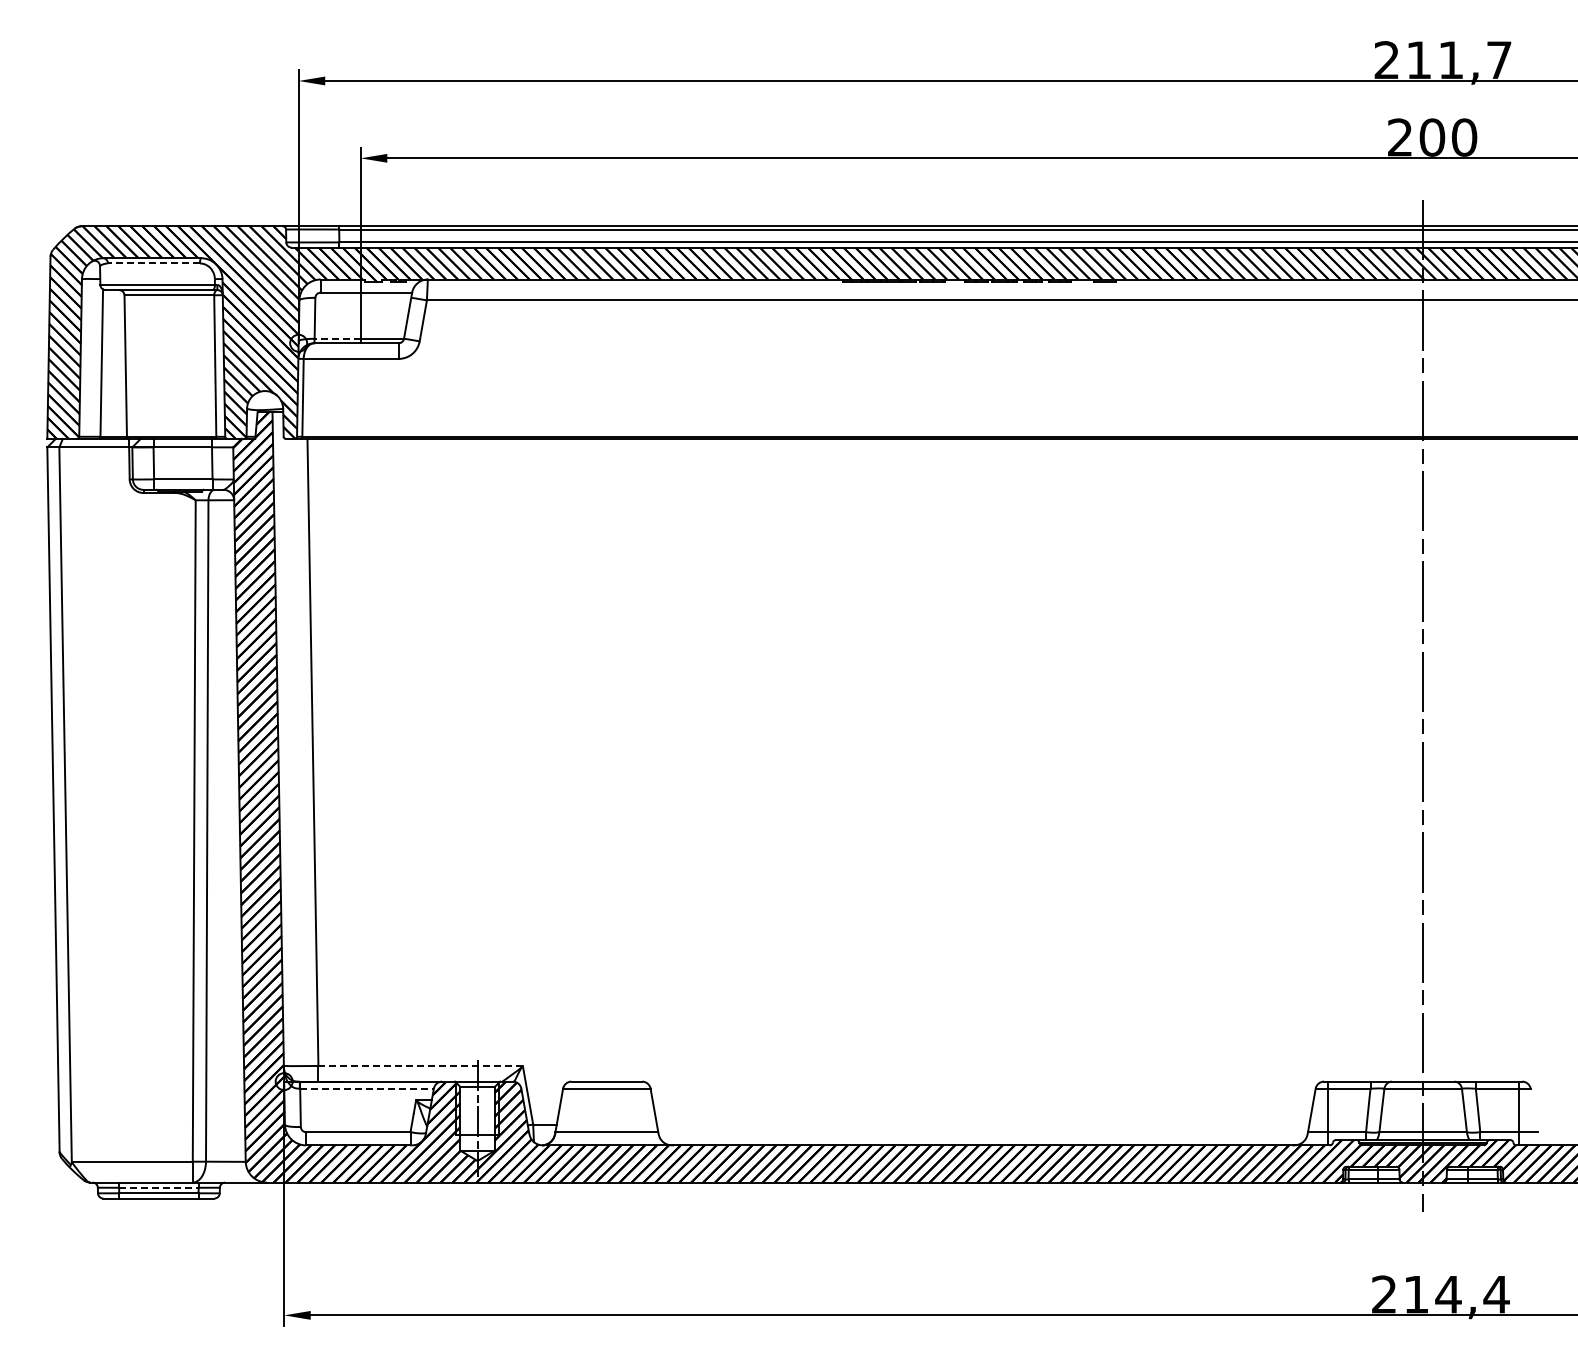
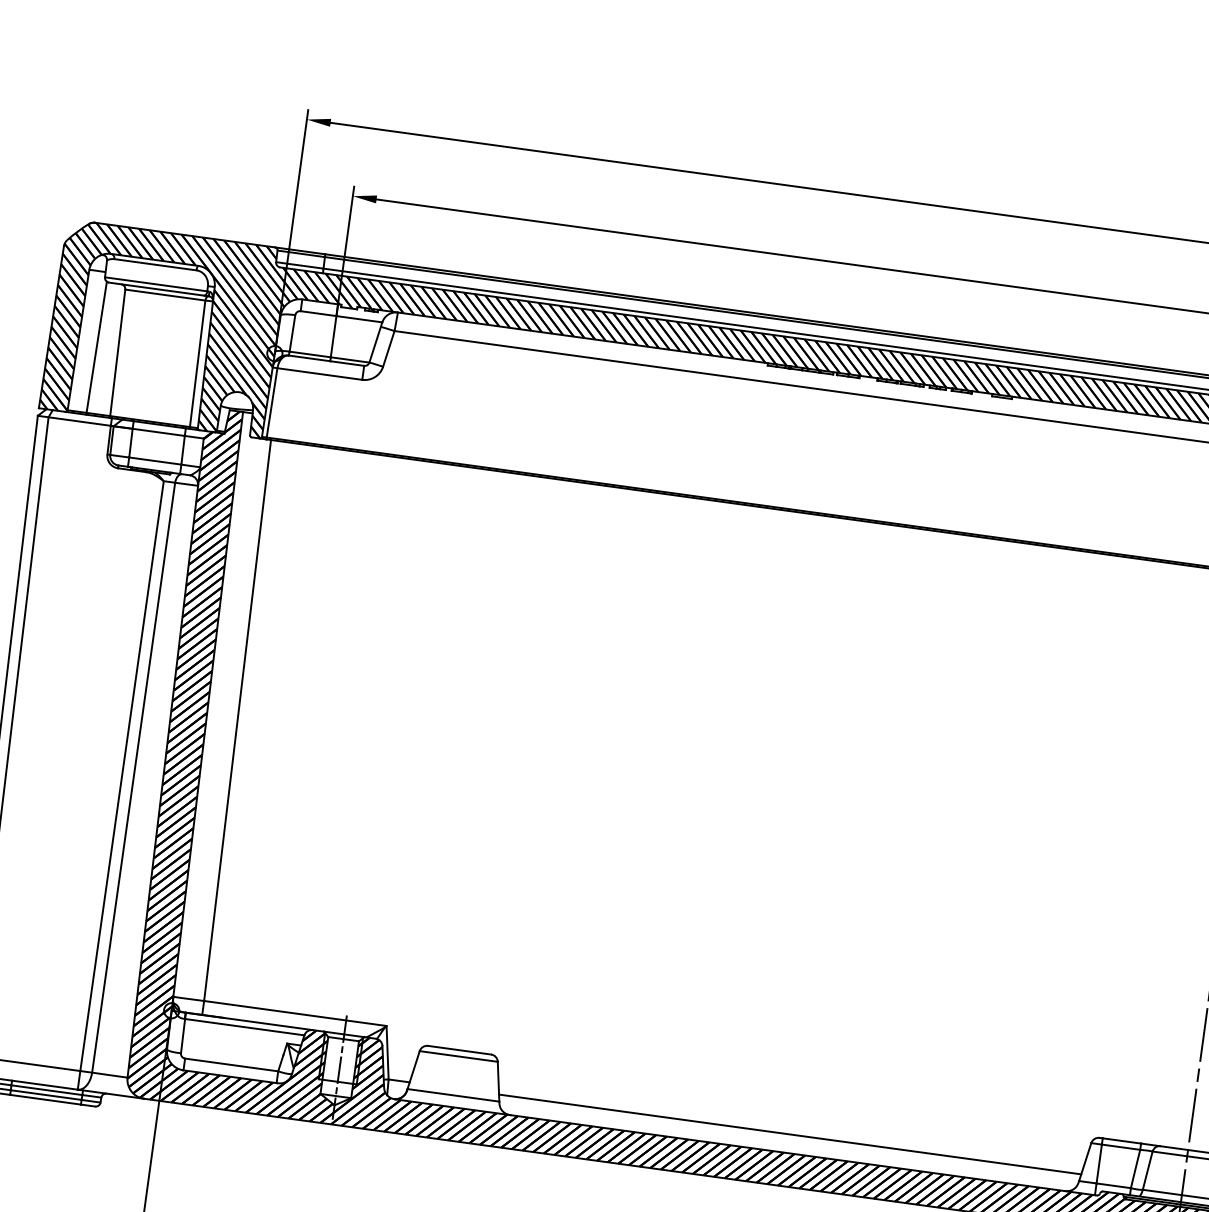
line: (153, 263) -> (155, 264), dashed -> solid
line: (337, 338) -> (310, 354), dashed -> solid
line: (420, 1065) -> (295, 1013), dashed -> solid
line: (367, 1088) -> (245, 1027), dashed -> solid
line: (982, 1124) -> (789, 1134), added
line: (158, 1187) -> (46, 1089), dashed -> solid

